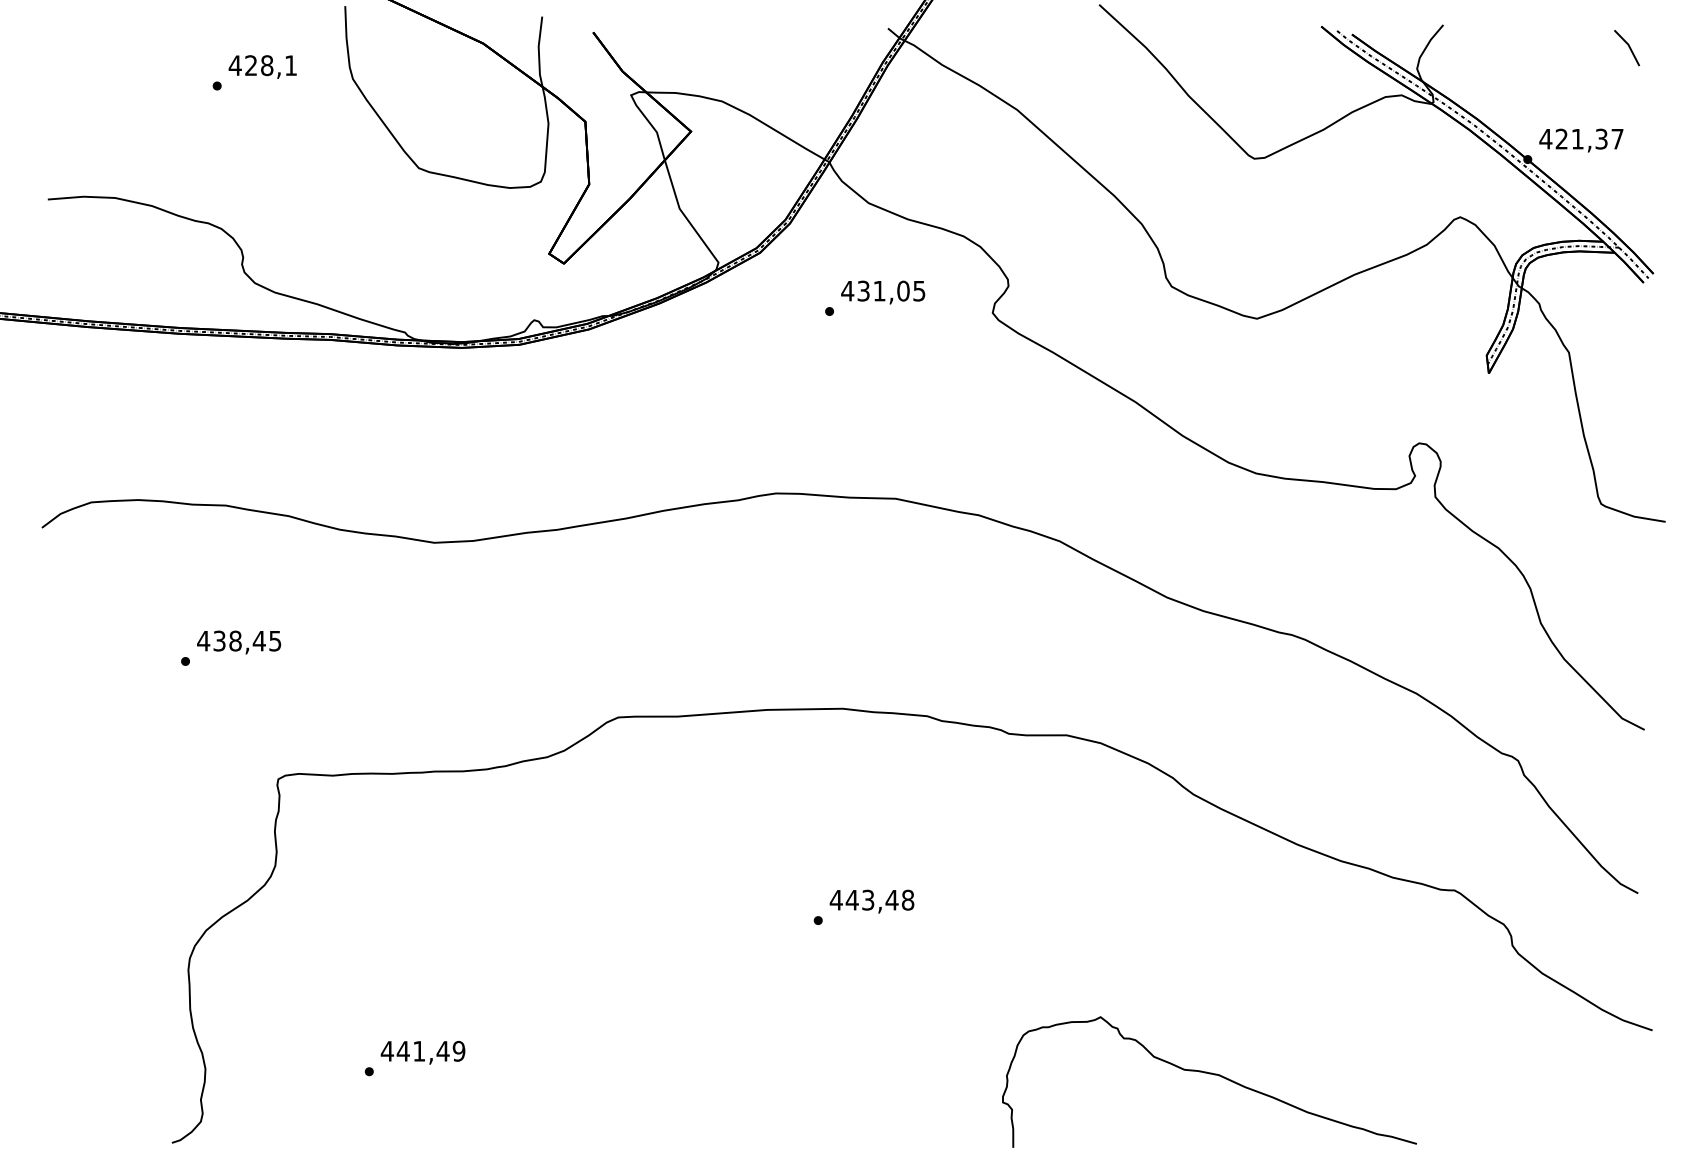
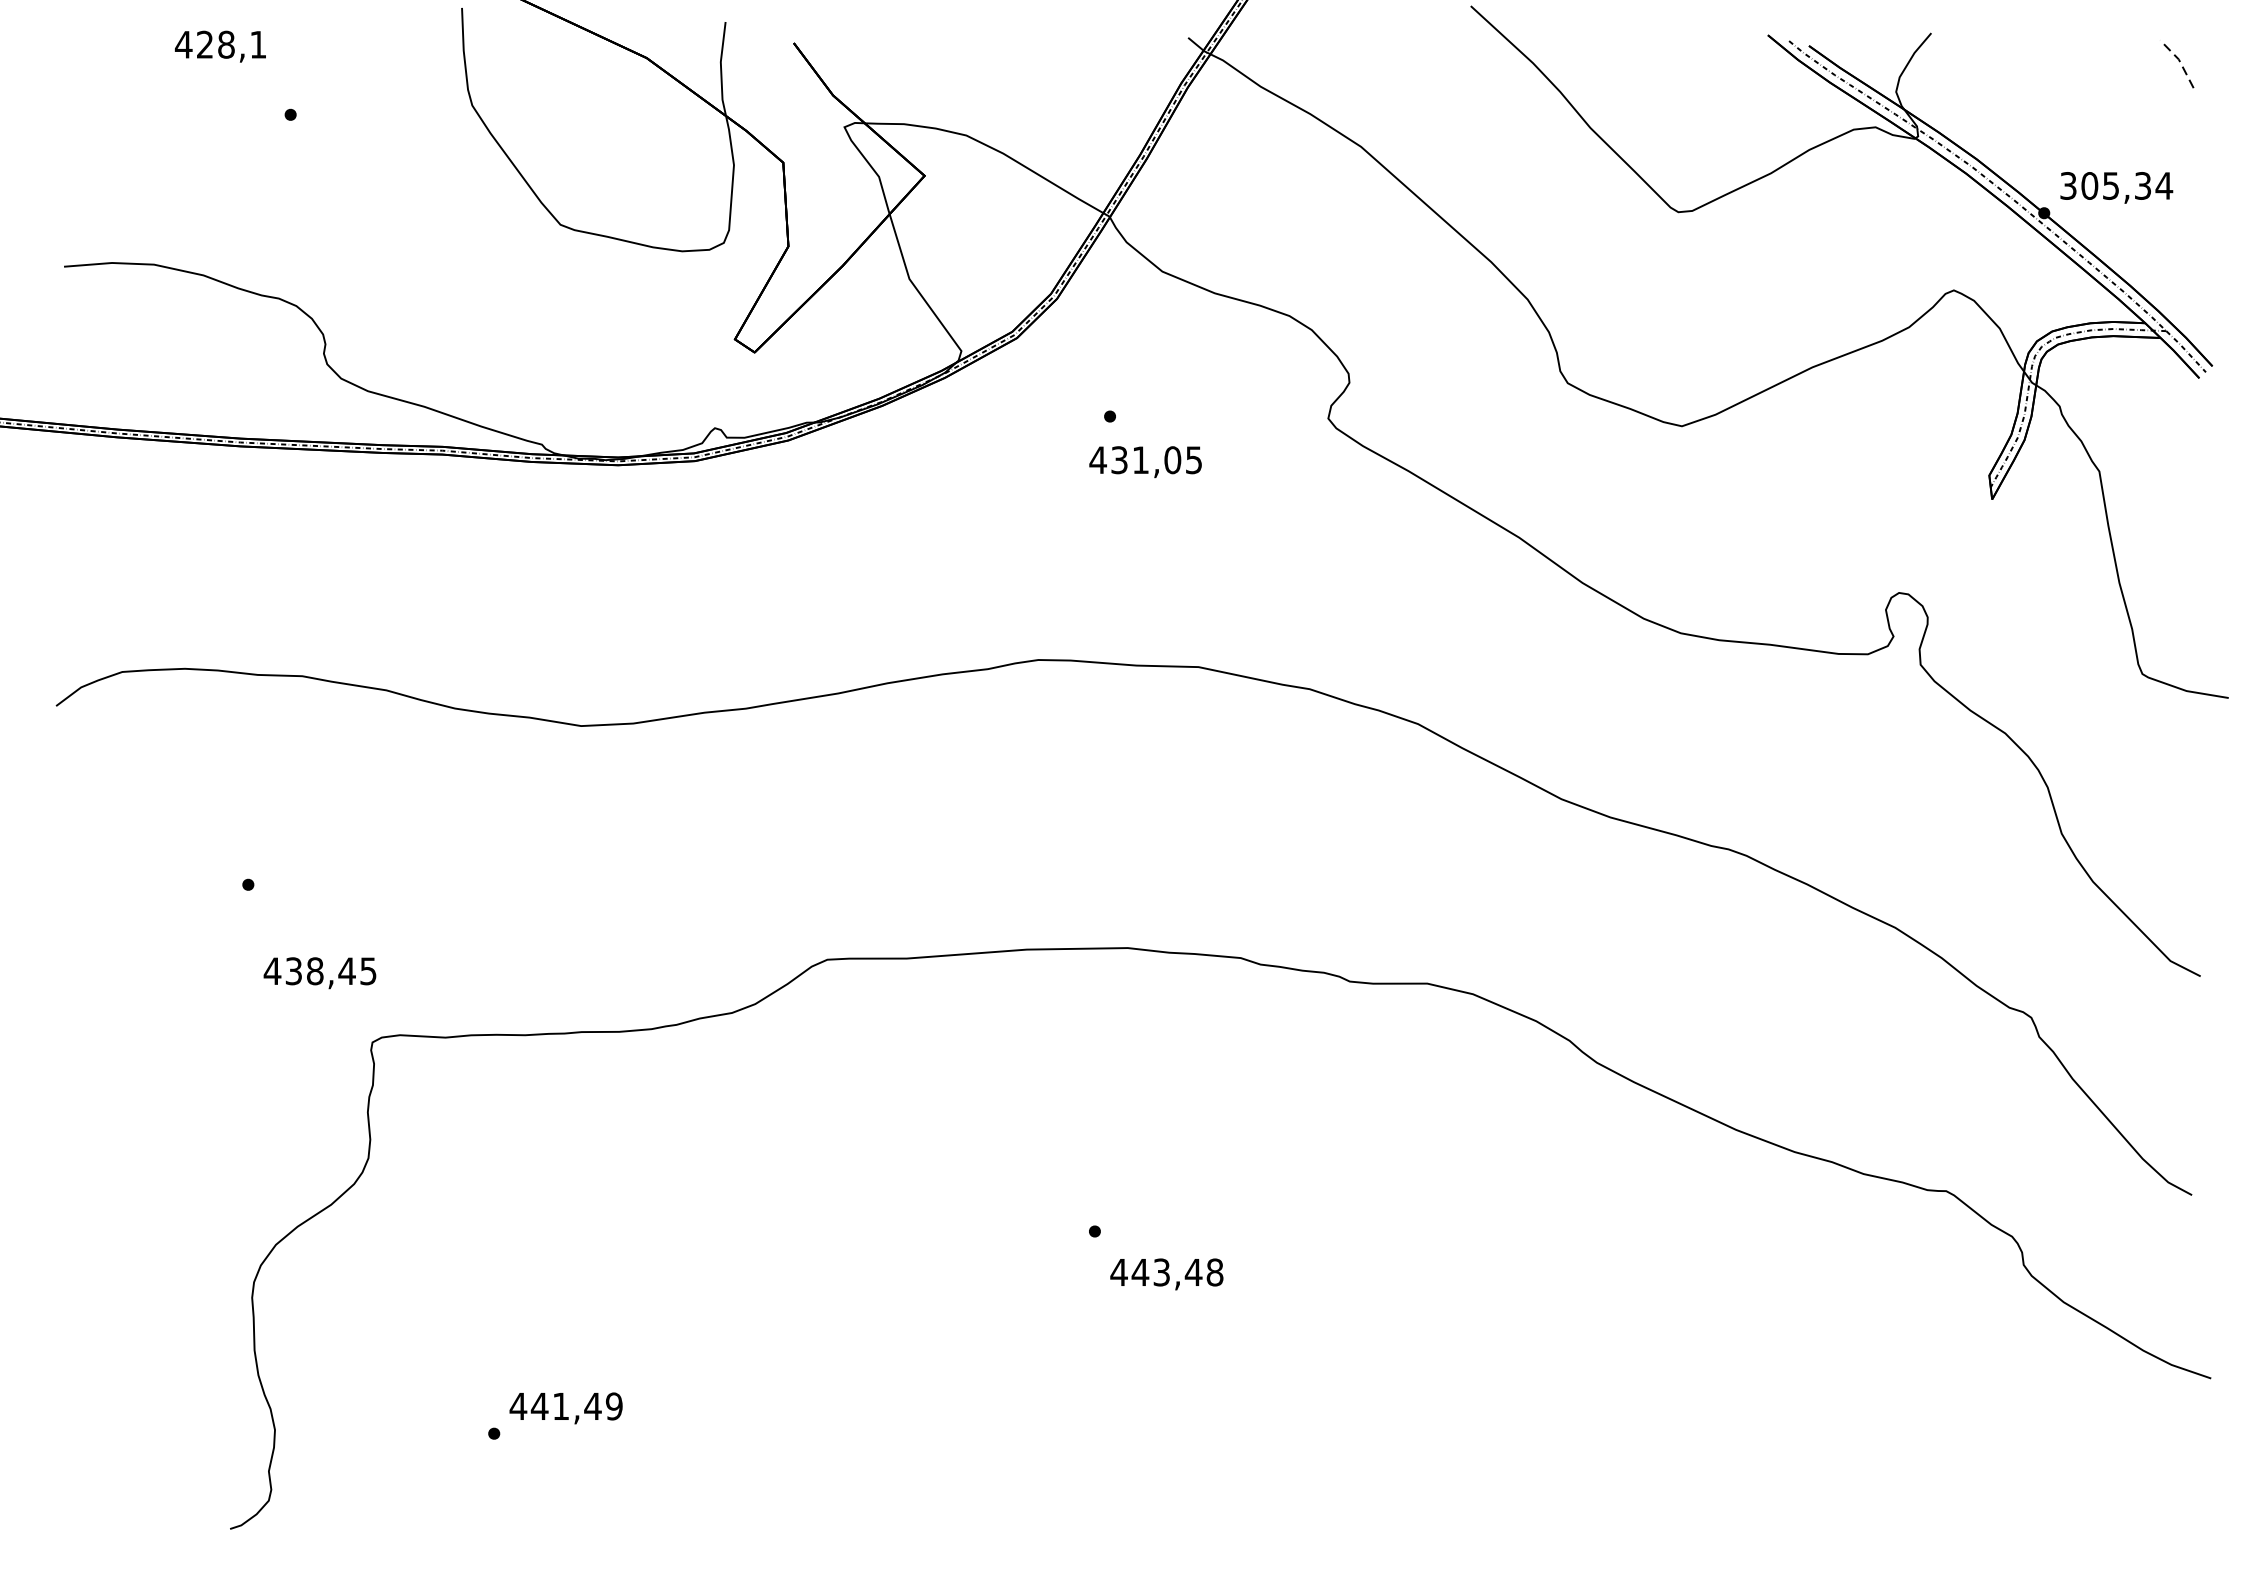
line: (1629, 46) -> (2180, 61), solid -> dashed
text: (262, 66) -> (220, 45), moved
text: (1581, 138) -> (2116, 185), 421,37 -> 305,34
text: (883, 292) -> (1146, 462), moved
text: (239, 642) -> (320, 973), moved
text: (871, 901) -> (1166, 1274), moved
curve: (1209, 1074) -> (1618, 1437), removed

